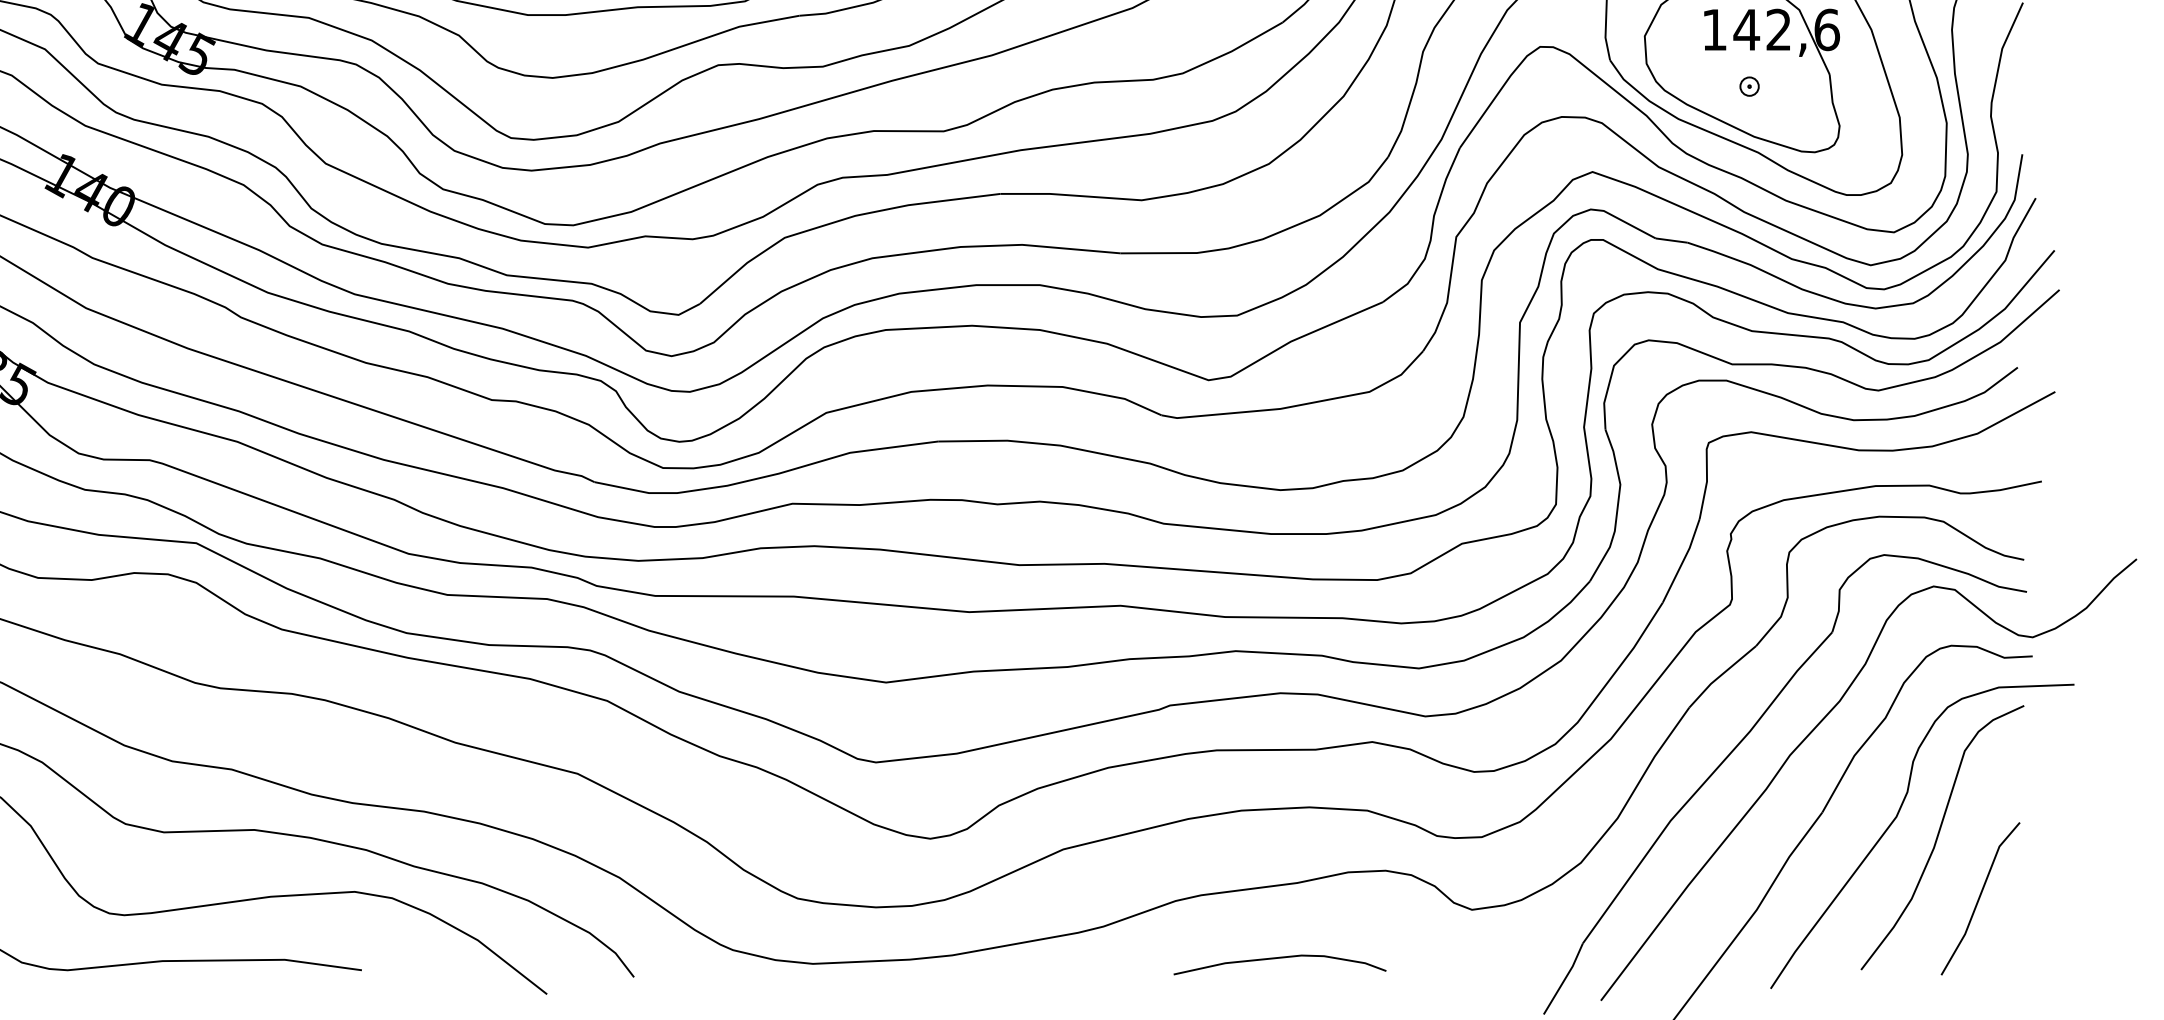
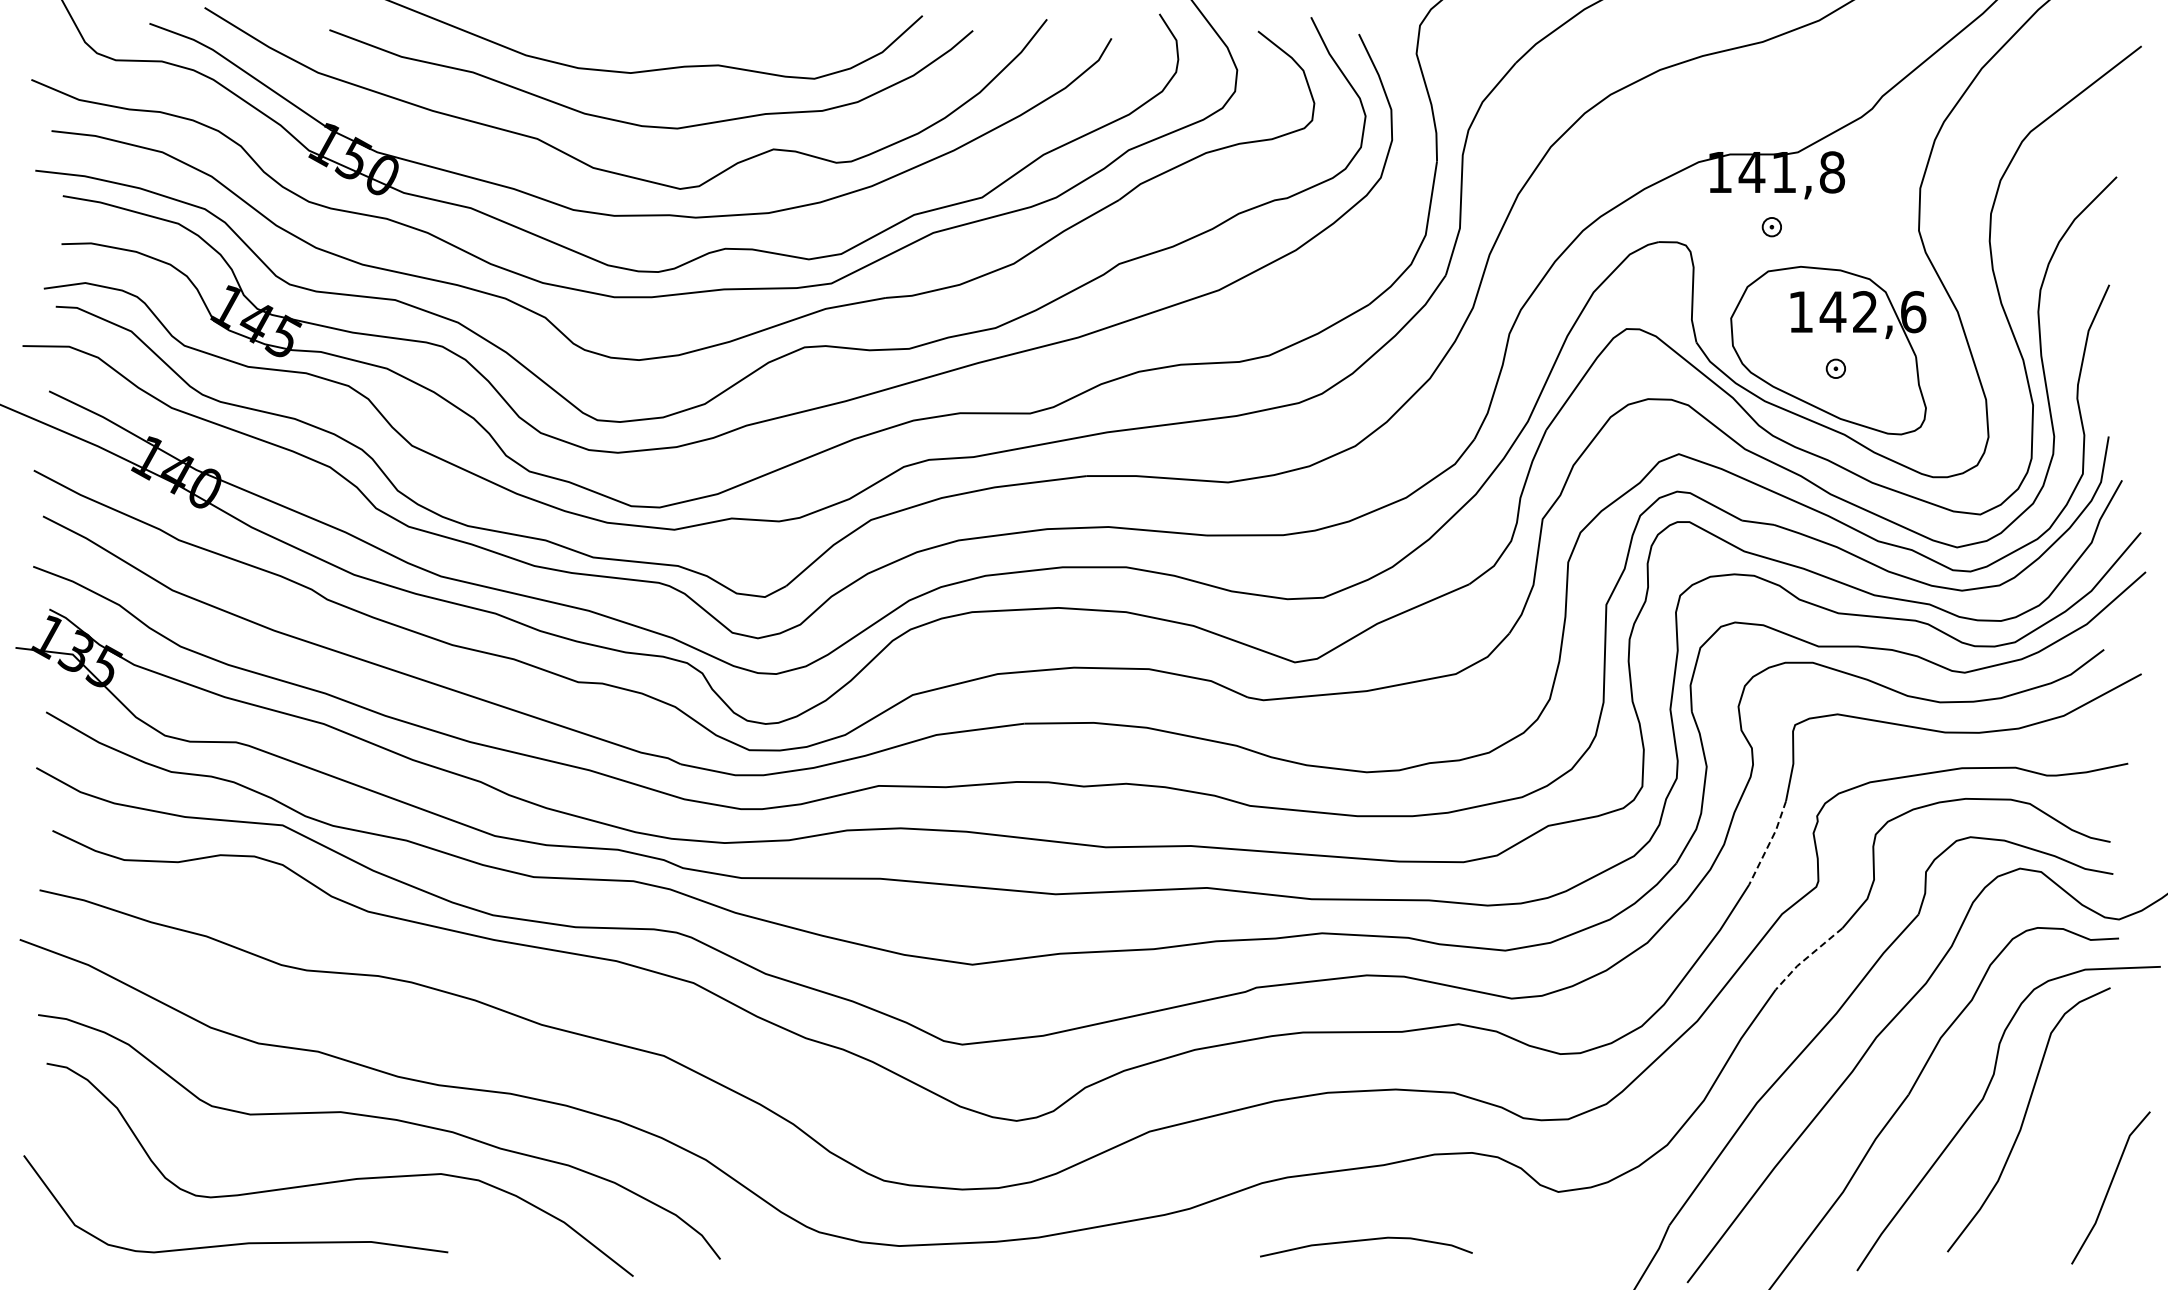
line: (1683, 561) -> (1769, 843), solid -> dashed
line: (1720, 676) -> (1806, 958), solid -> dashed
line: (1980, 898) -> (2110, 1187), moved

